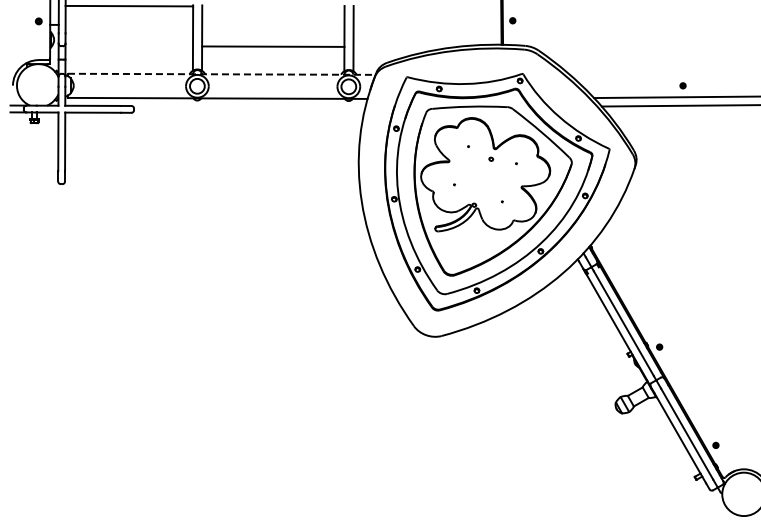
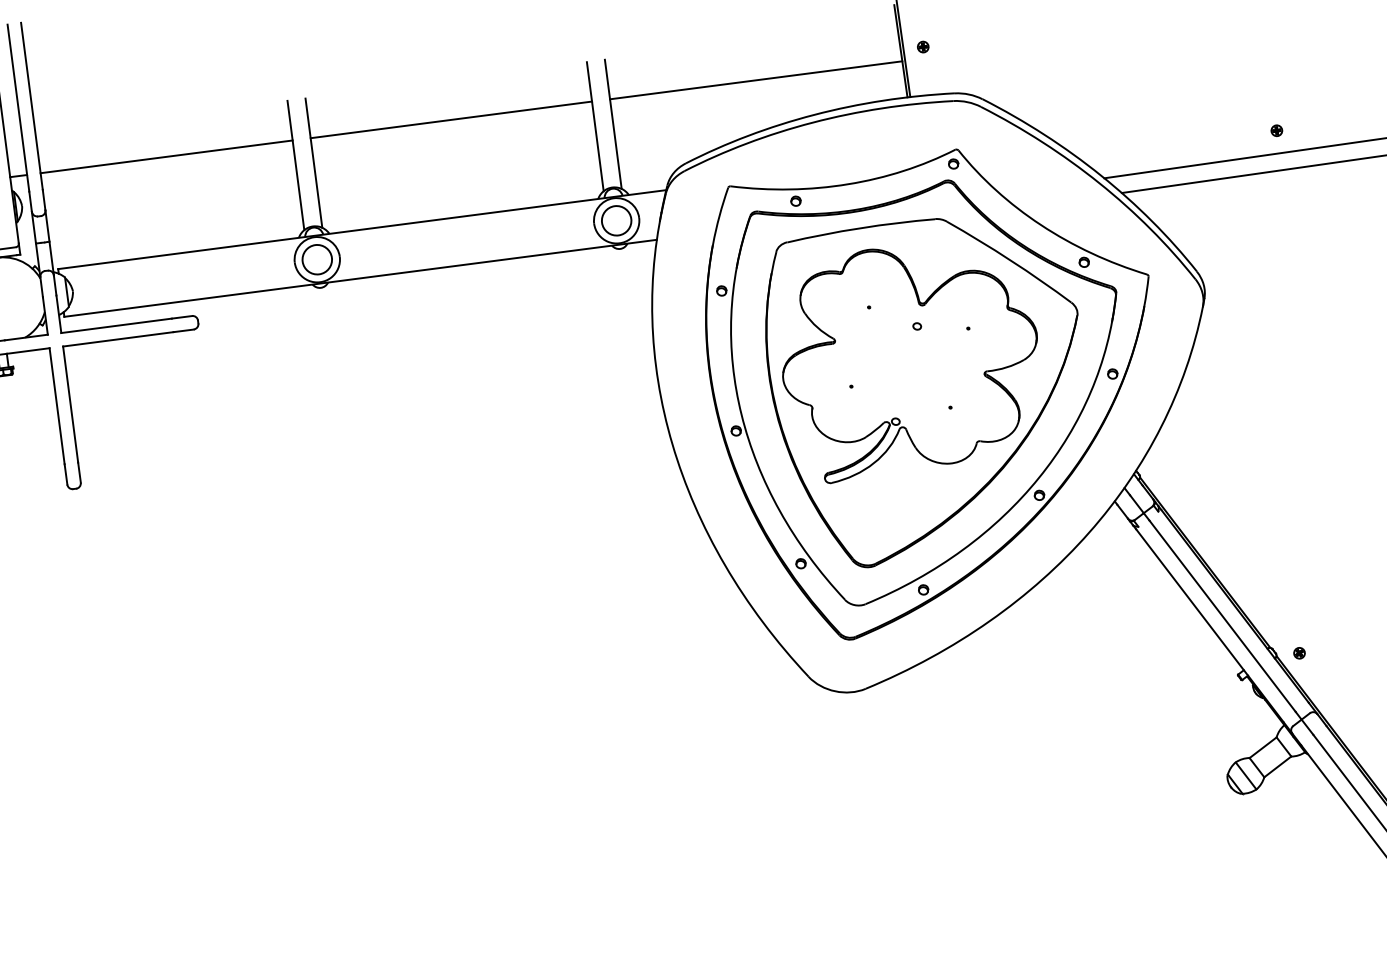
line: (129, 5) -> (166, 155), moved
line: (427, 25) -> (755, 78), added
line: (273, 46) -> (451, 119), moved
line: (221, 74) -> (361, 230), dashed -> solid

